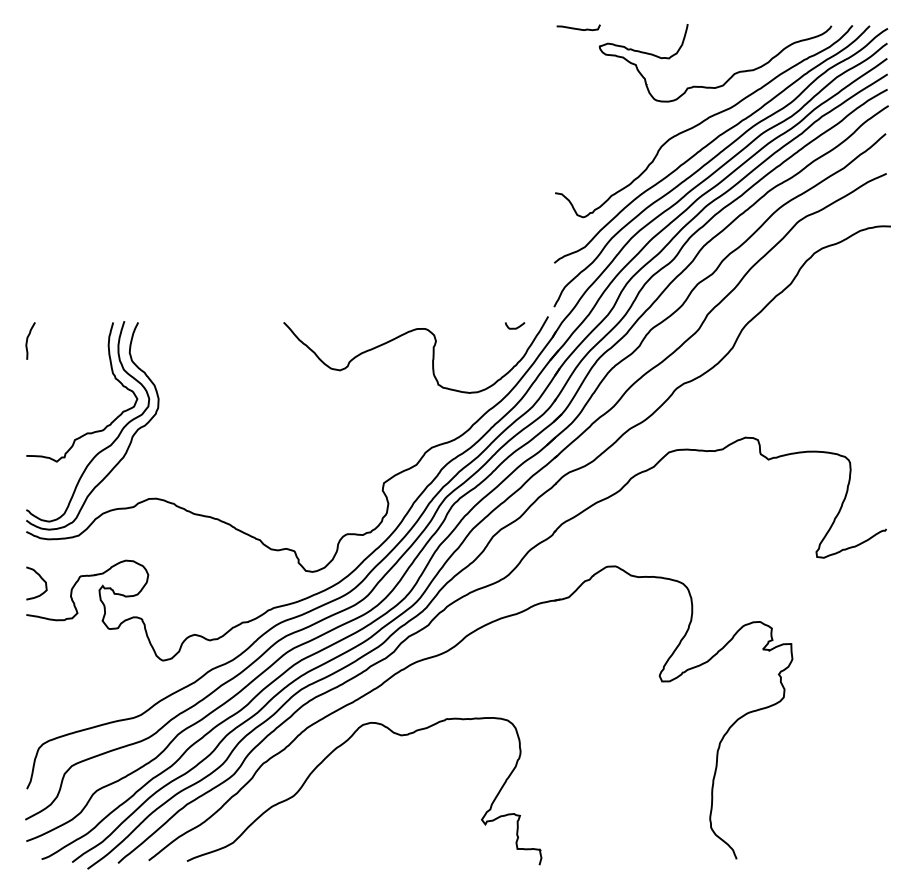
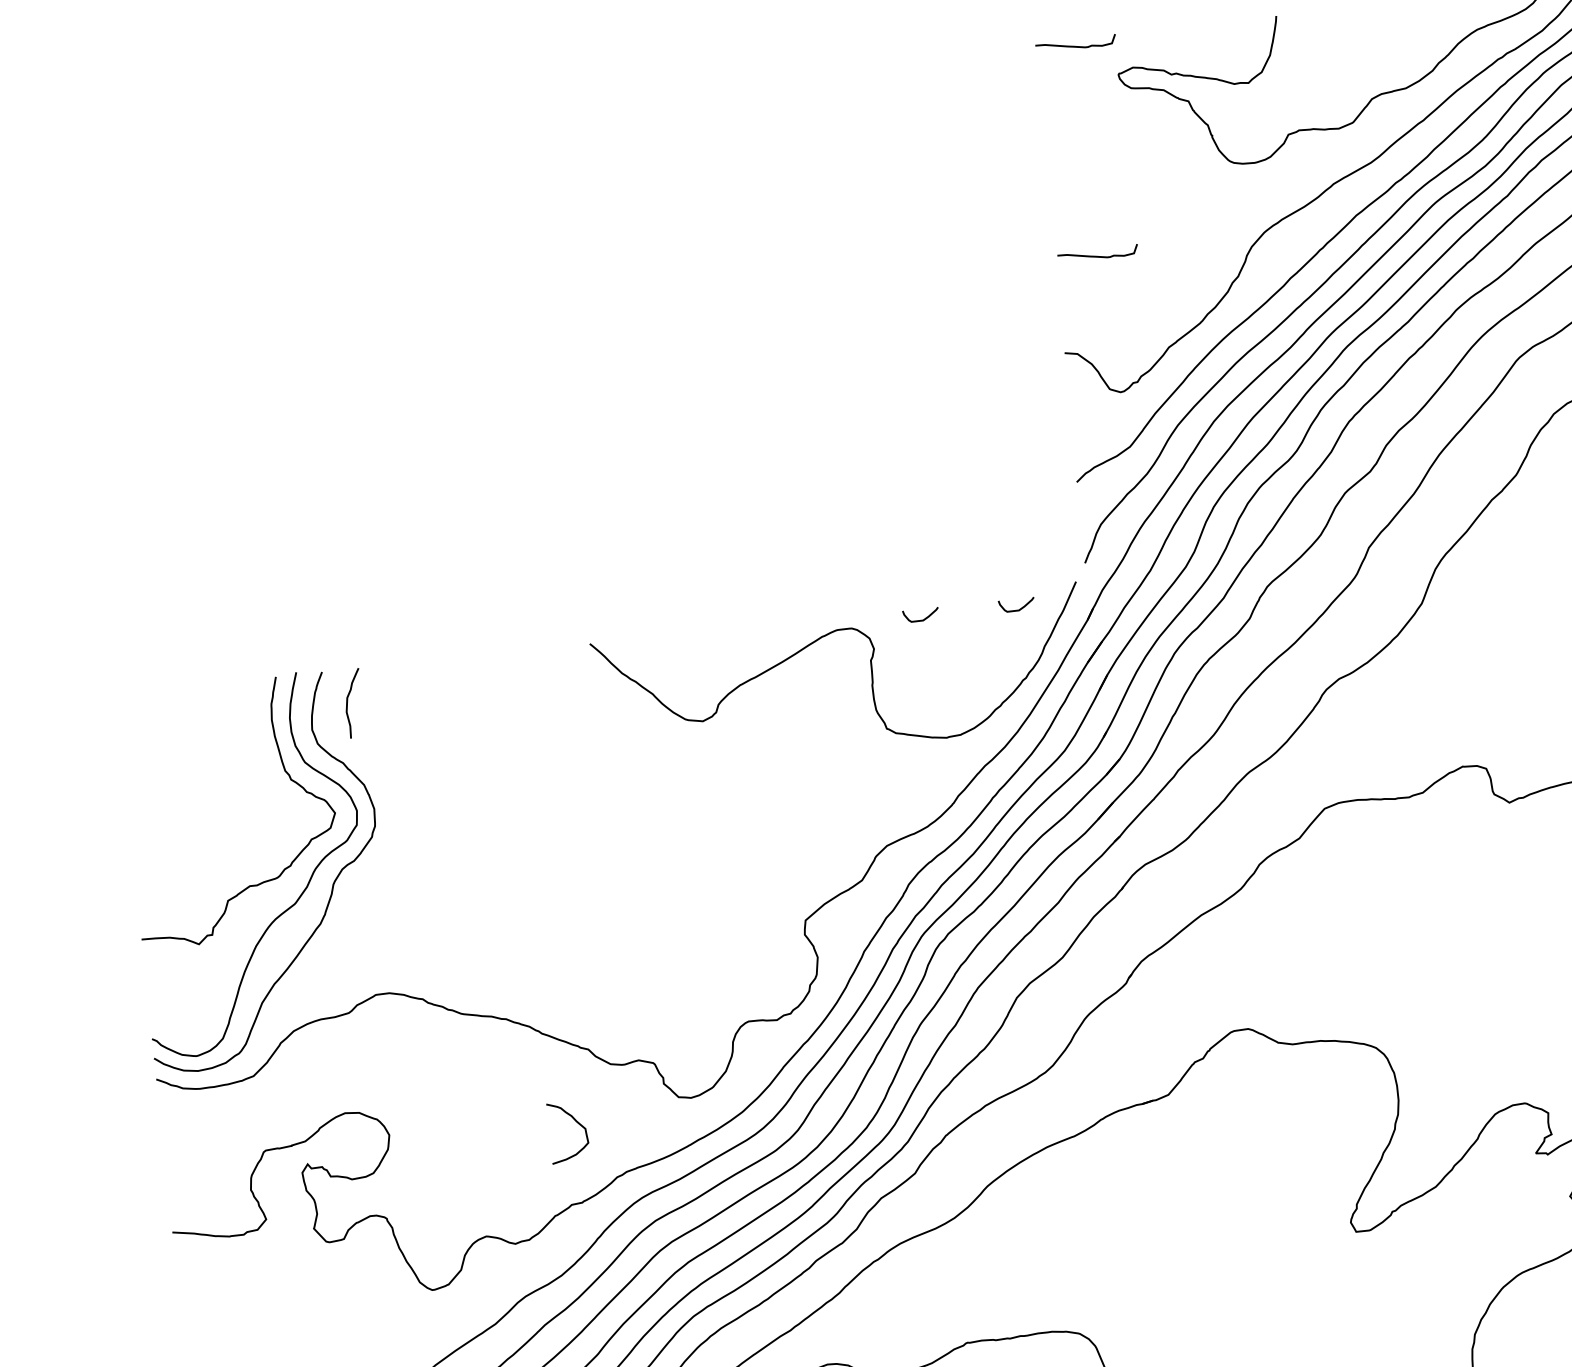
curve: (578, 142) -> (1097, 255), added
curve: (463, 327) -> (921, 618), added
curve: (28, 339) -> (349, 700), moved
curve: (40, 578) -> (574, 1122), moved

